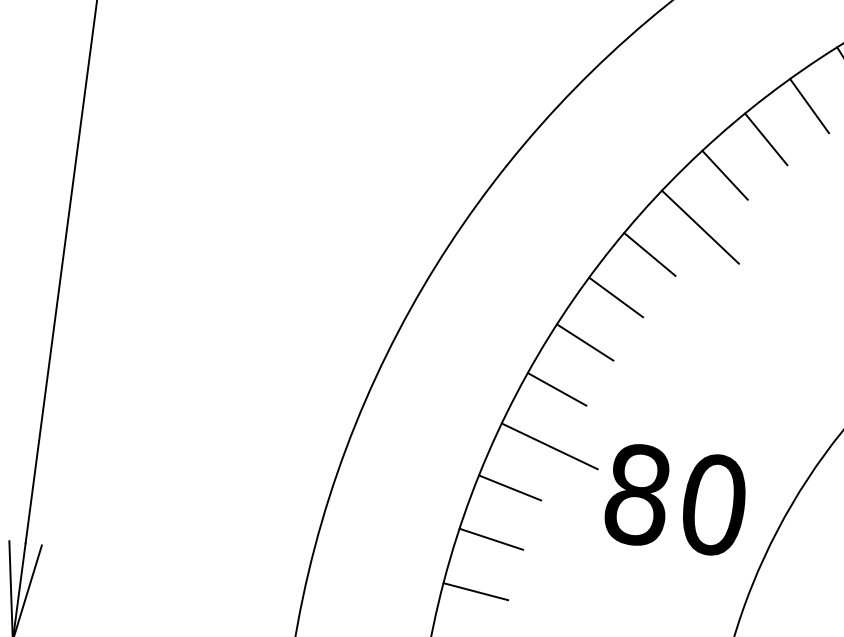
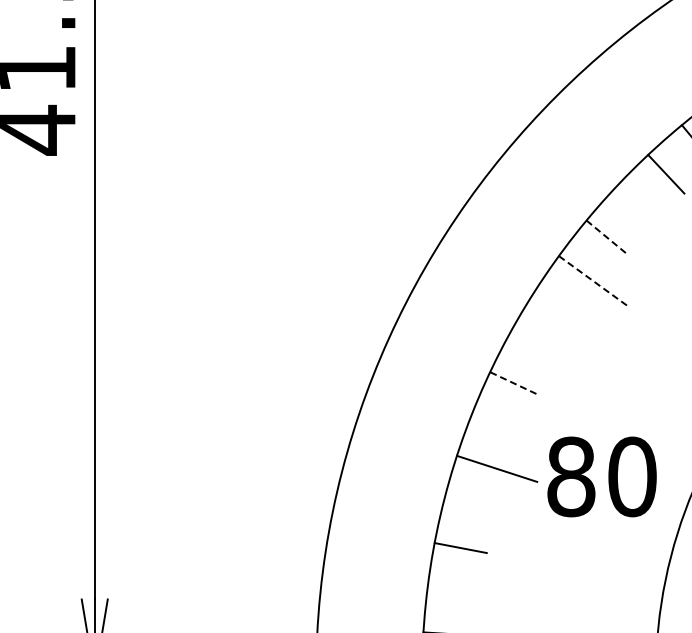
line: (766, 138) -> (635, 204), removed
line: (725, 175) -> (607, 237), solid -> dashed
line: (700, 228) -> (593, 281), solid -> dashed
line: (649, 254) -> (555, 307), removed
line: (615, 296) -> (533, 344), removed
line: (585, 342) -> (514, 383), solid -> dashed
line: (556, 389) -> (496, 423), removed
line: (509, 487) -> (469, 505), removed
text: (675, 499) -> (601, 476), moved
line: (475, 591) -> (453, 590), removed

